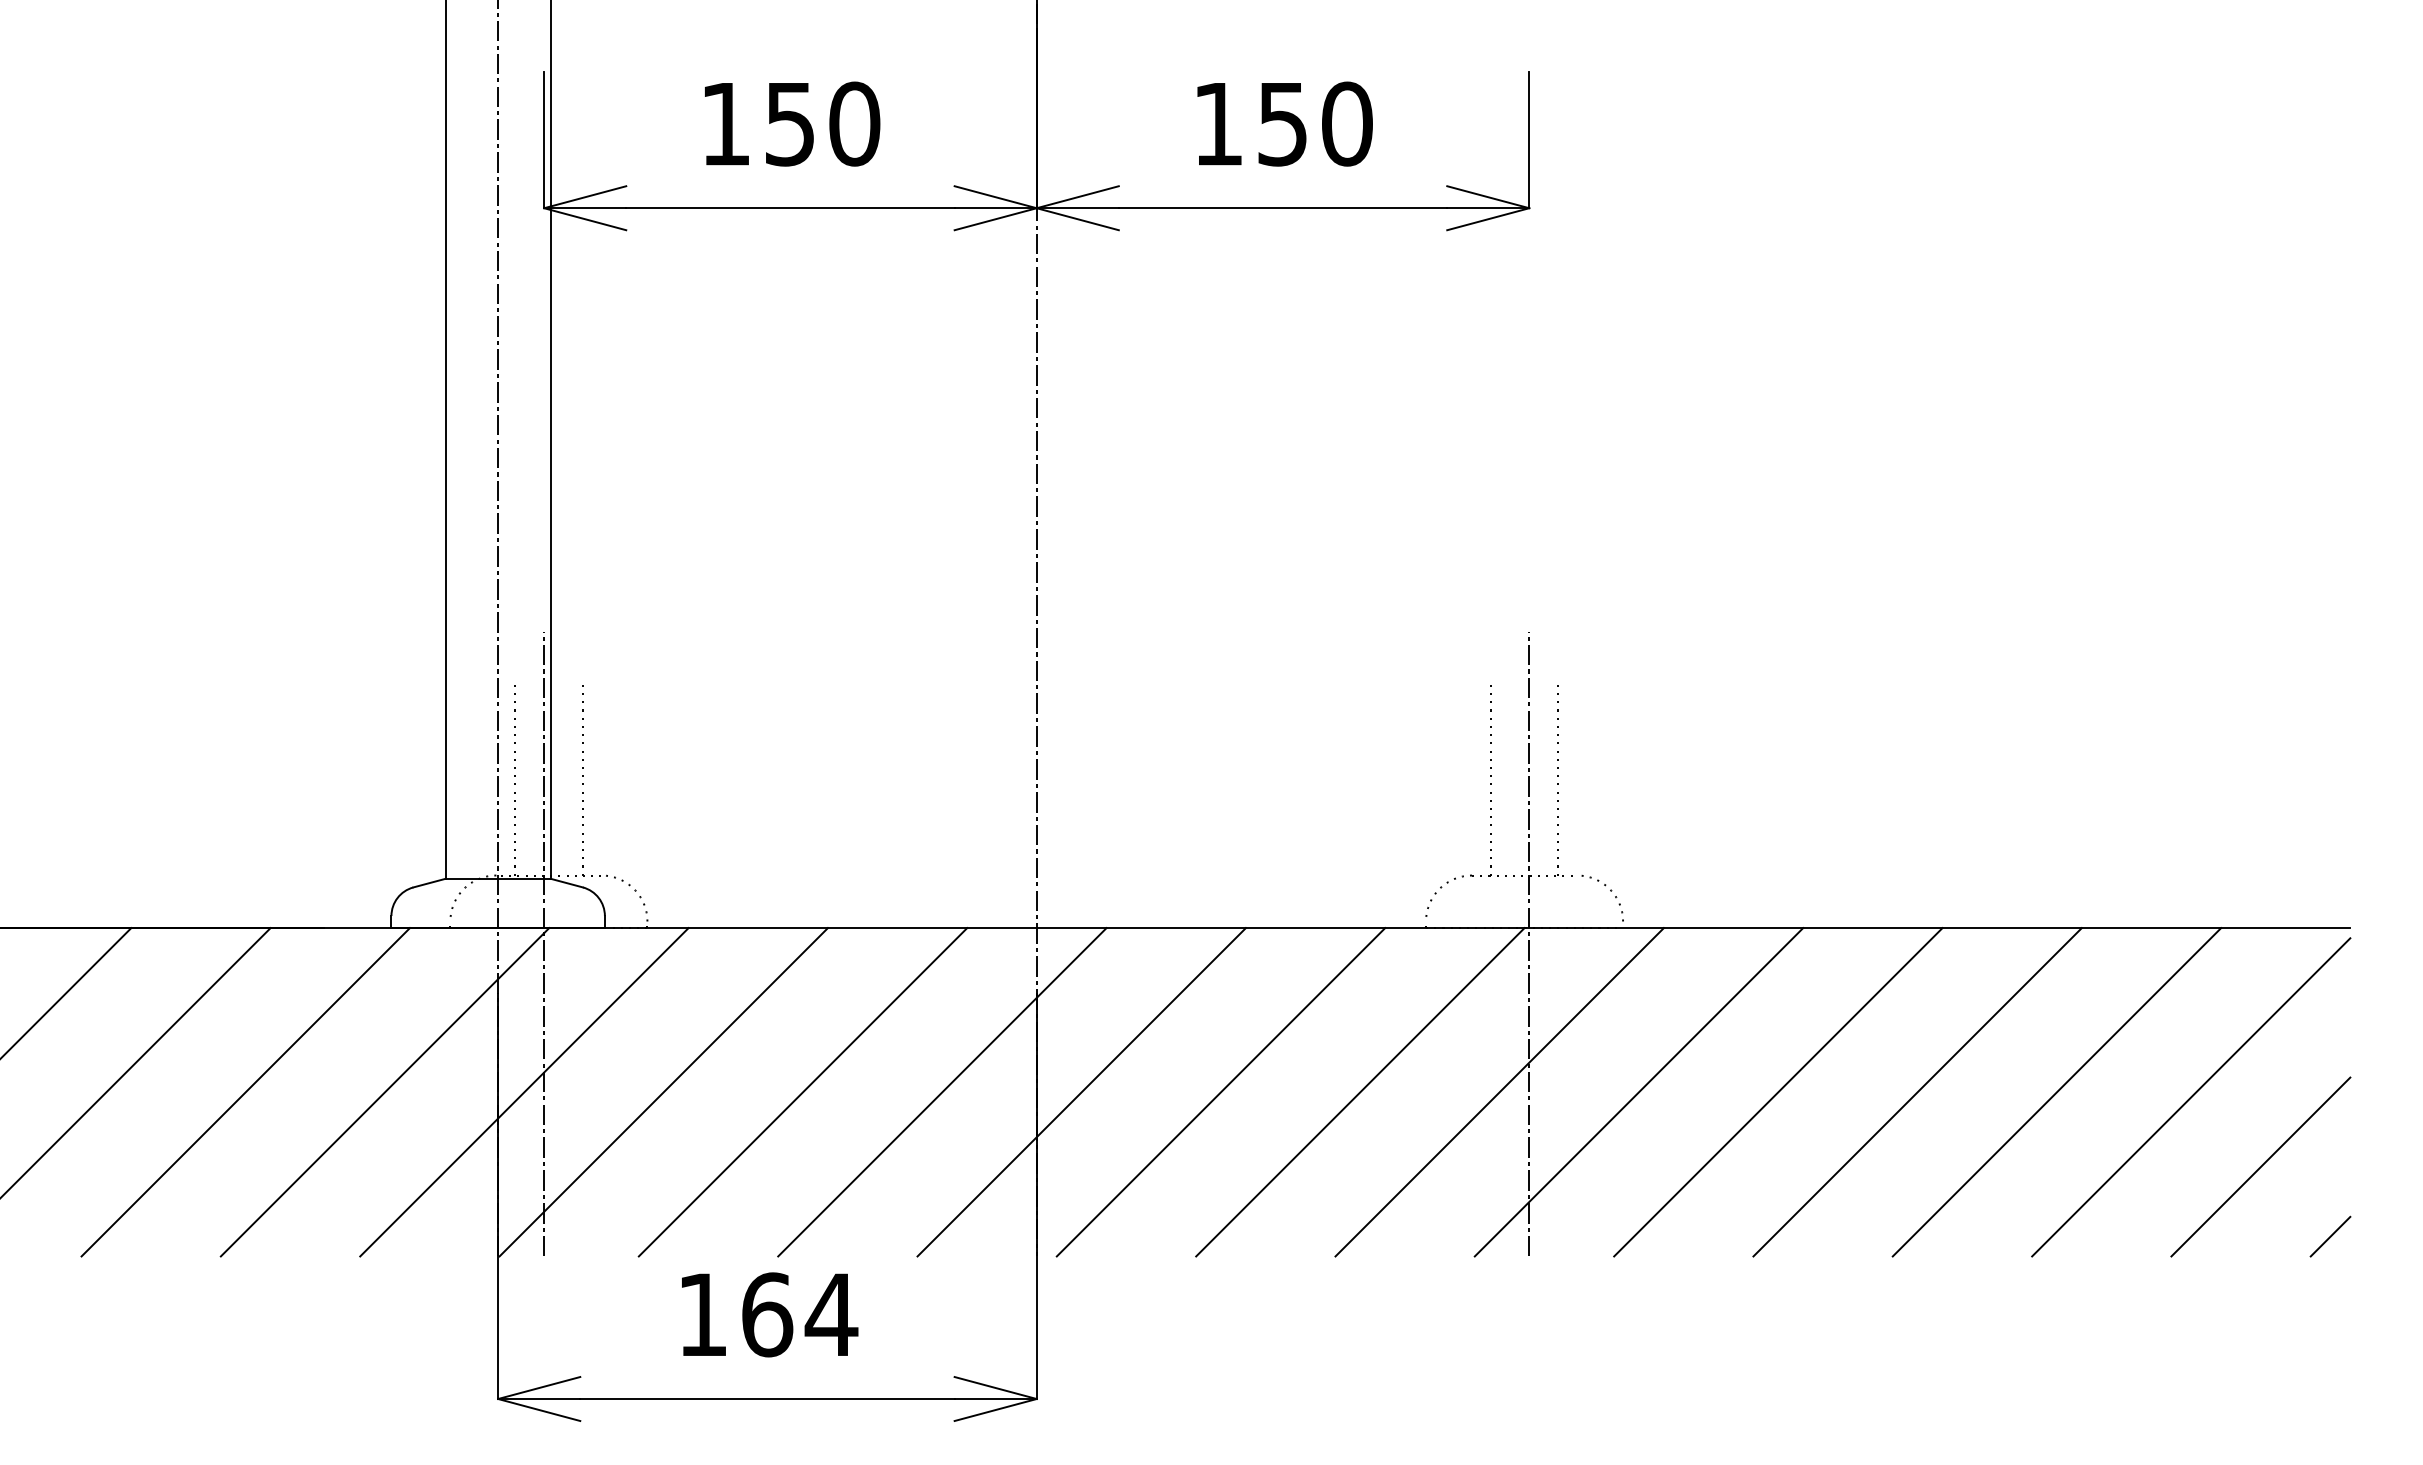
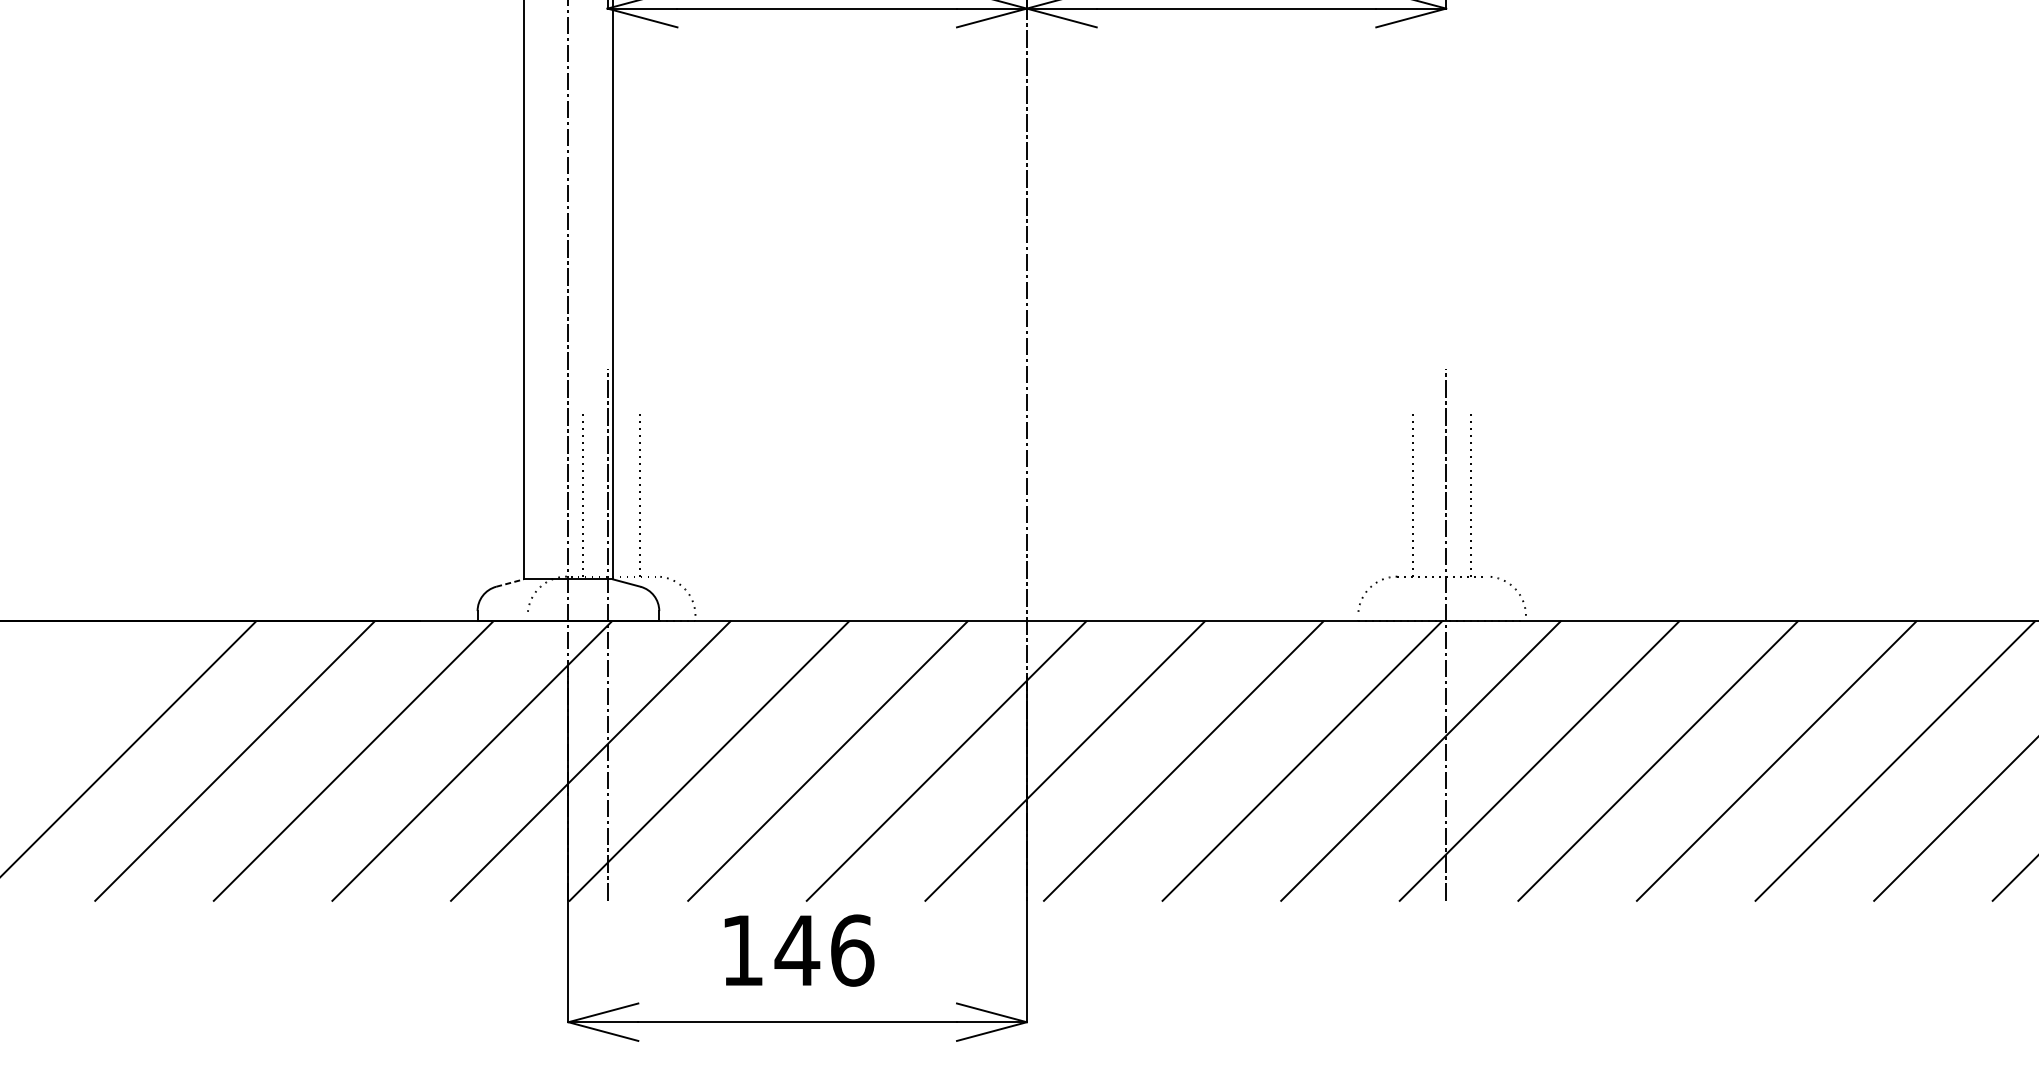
line: (429, 883) -> (509, 583), solid -> dashed
text: (799, 1314) -> (824, 950), 164 -> 146

